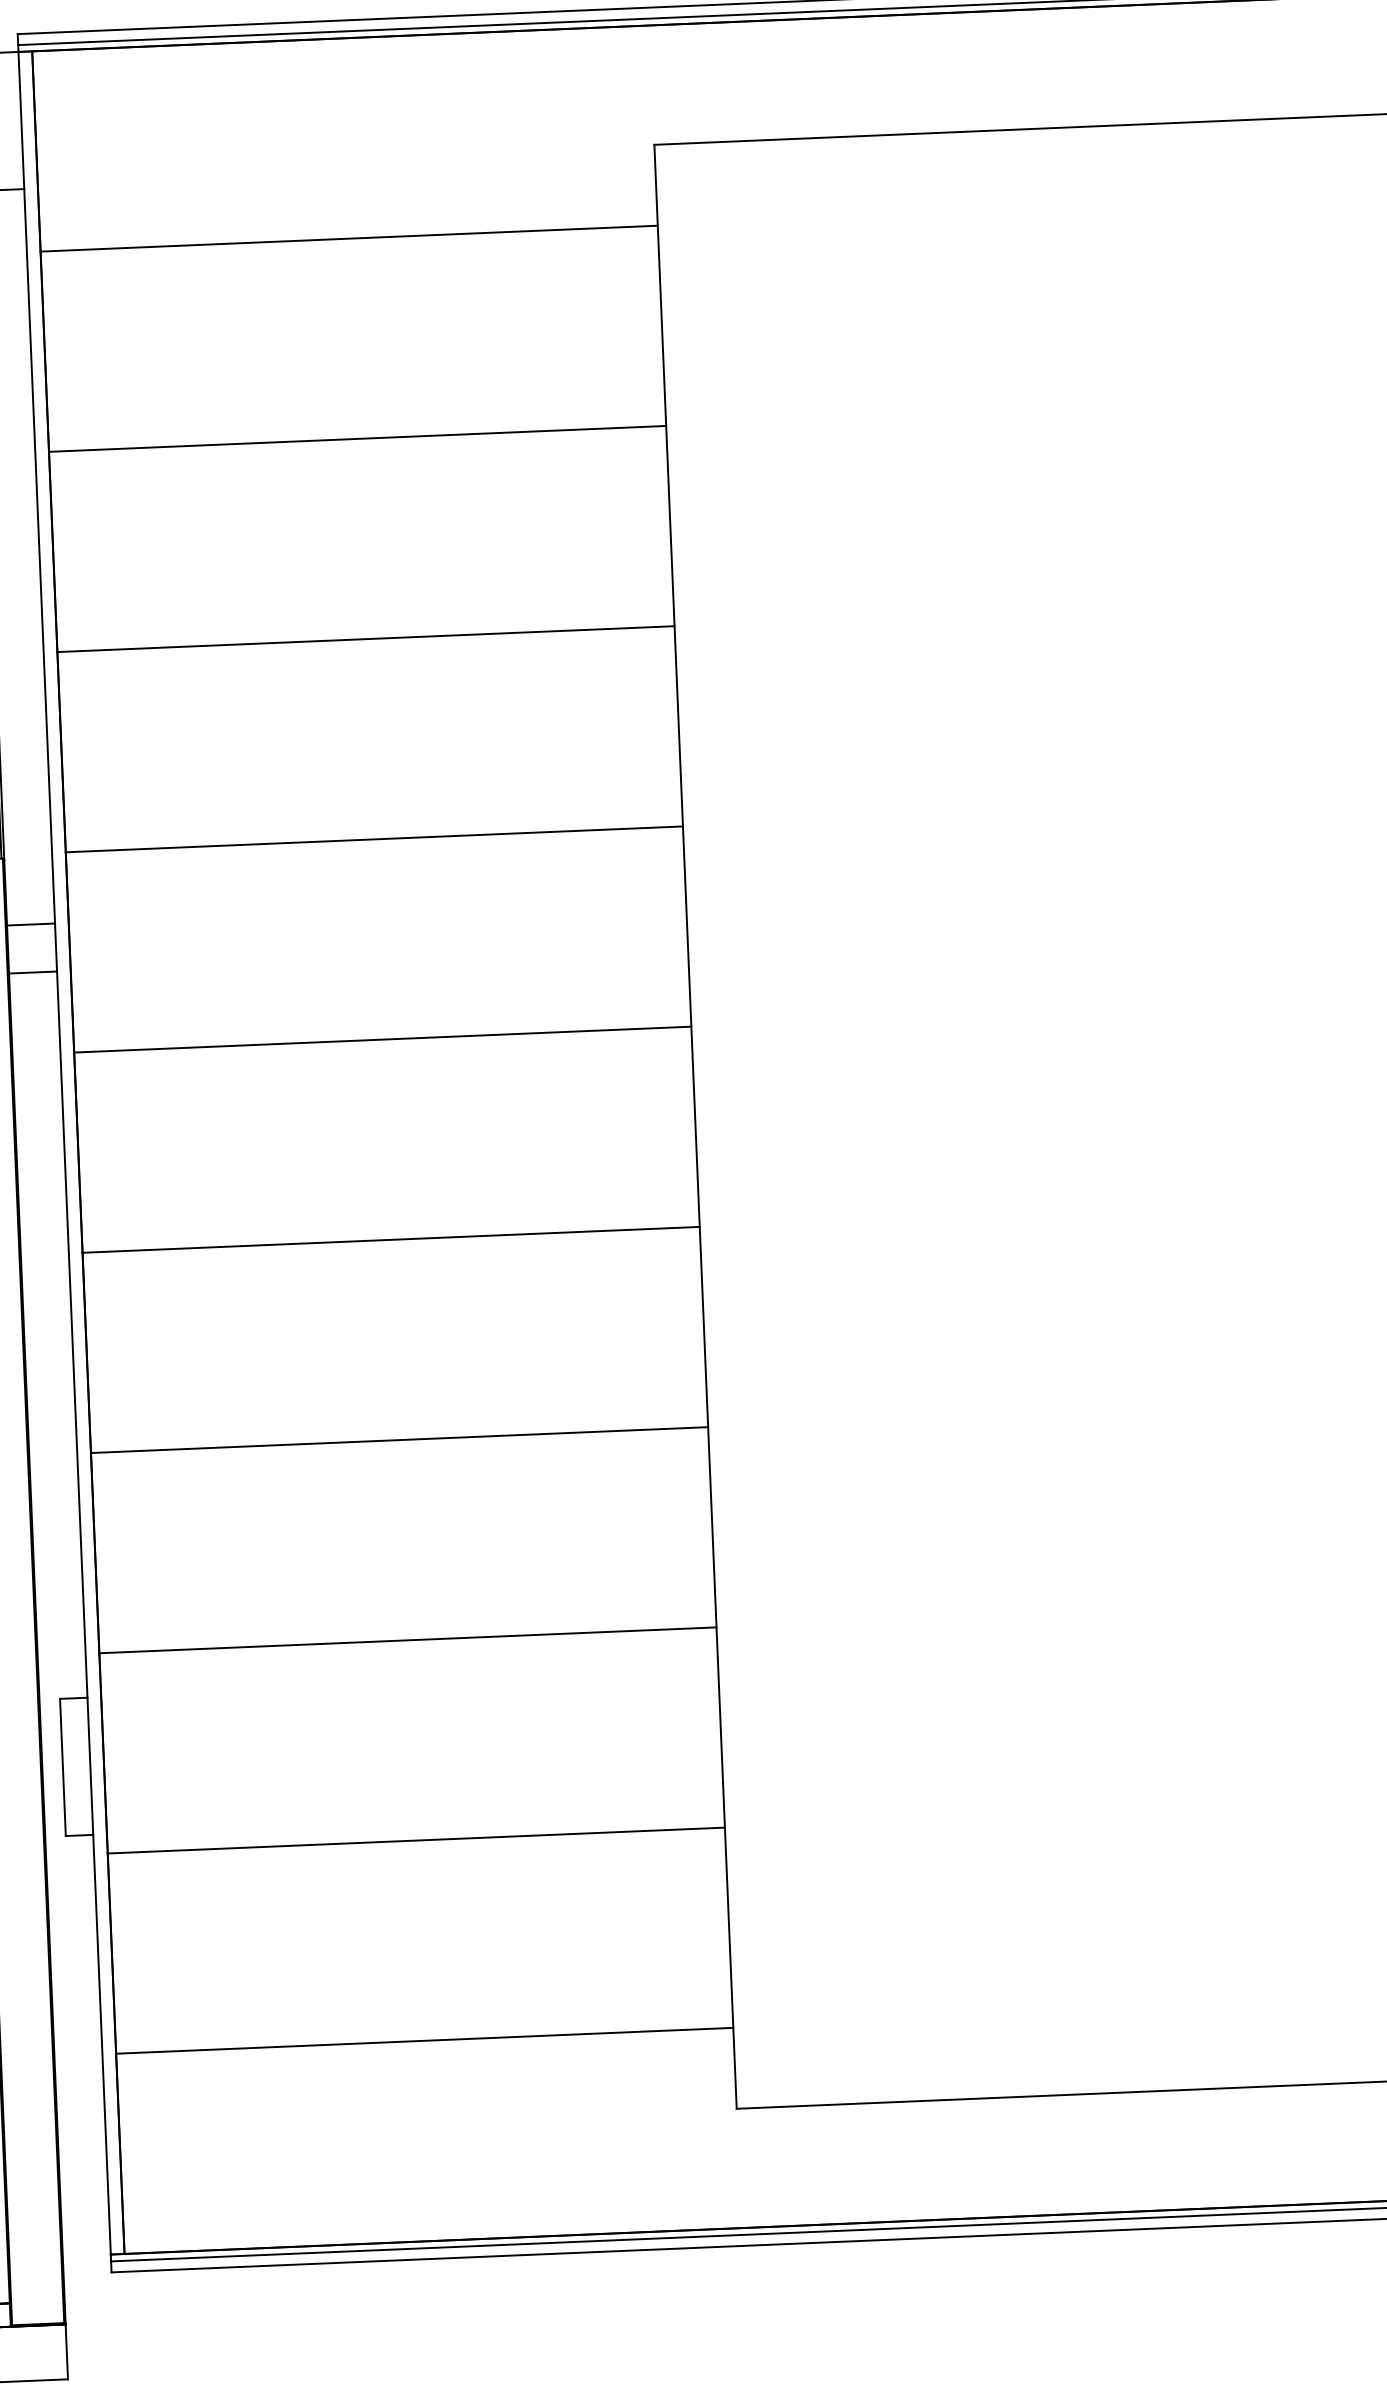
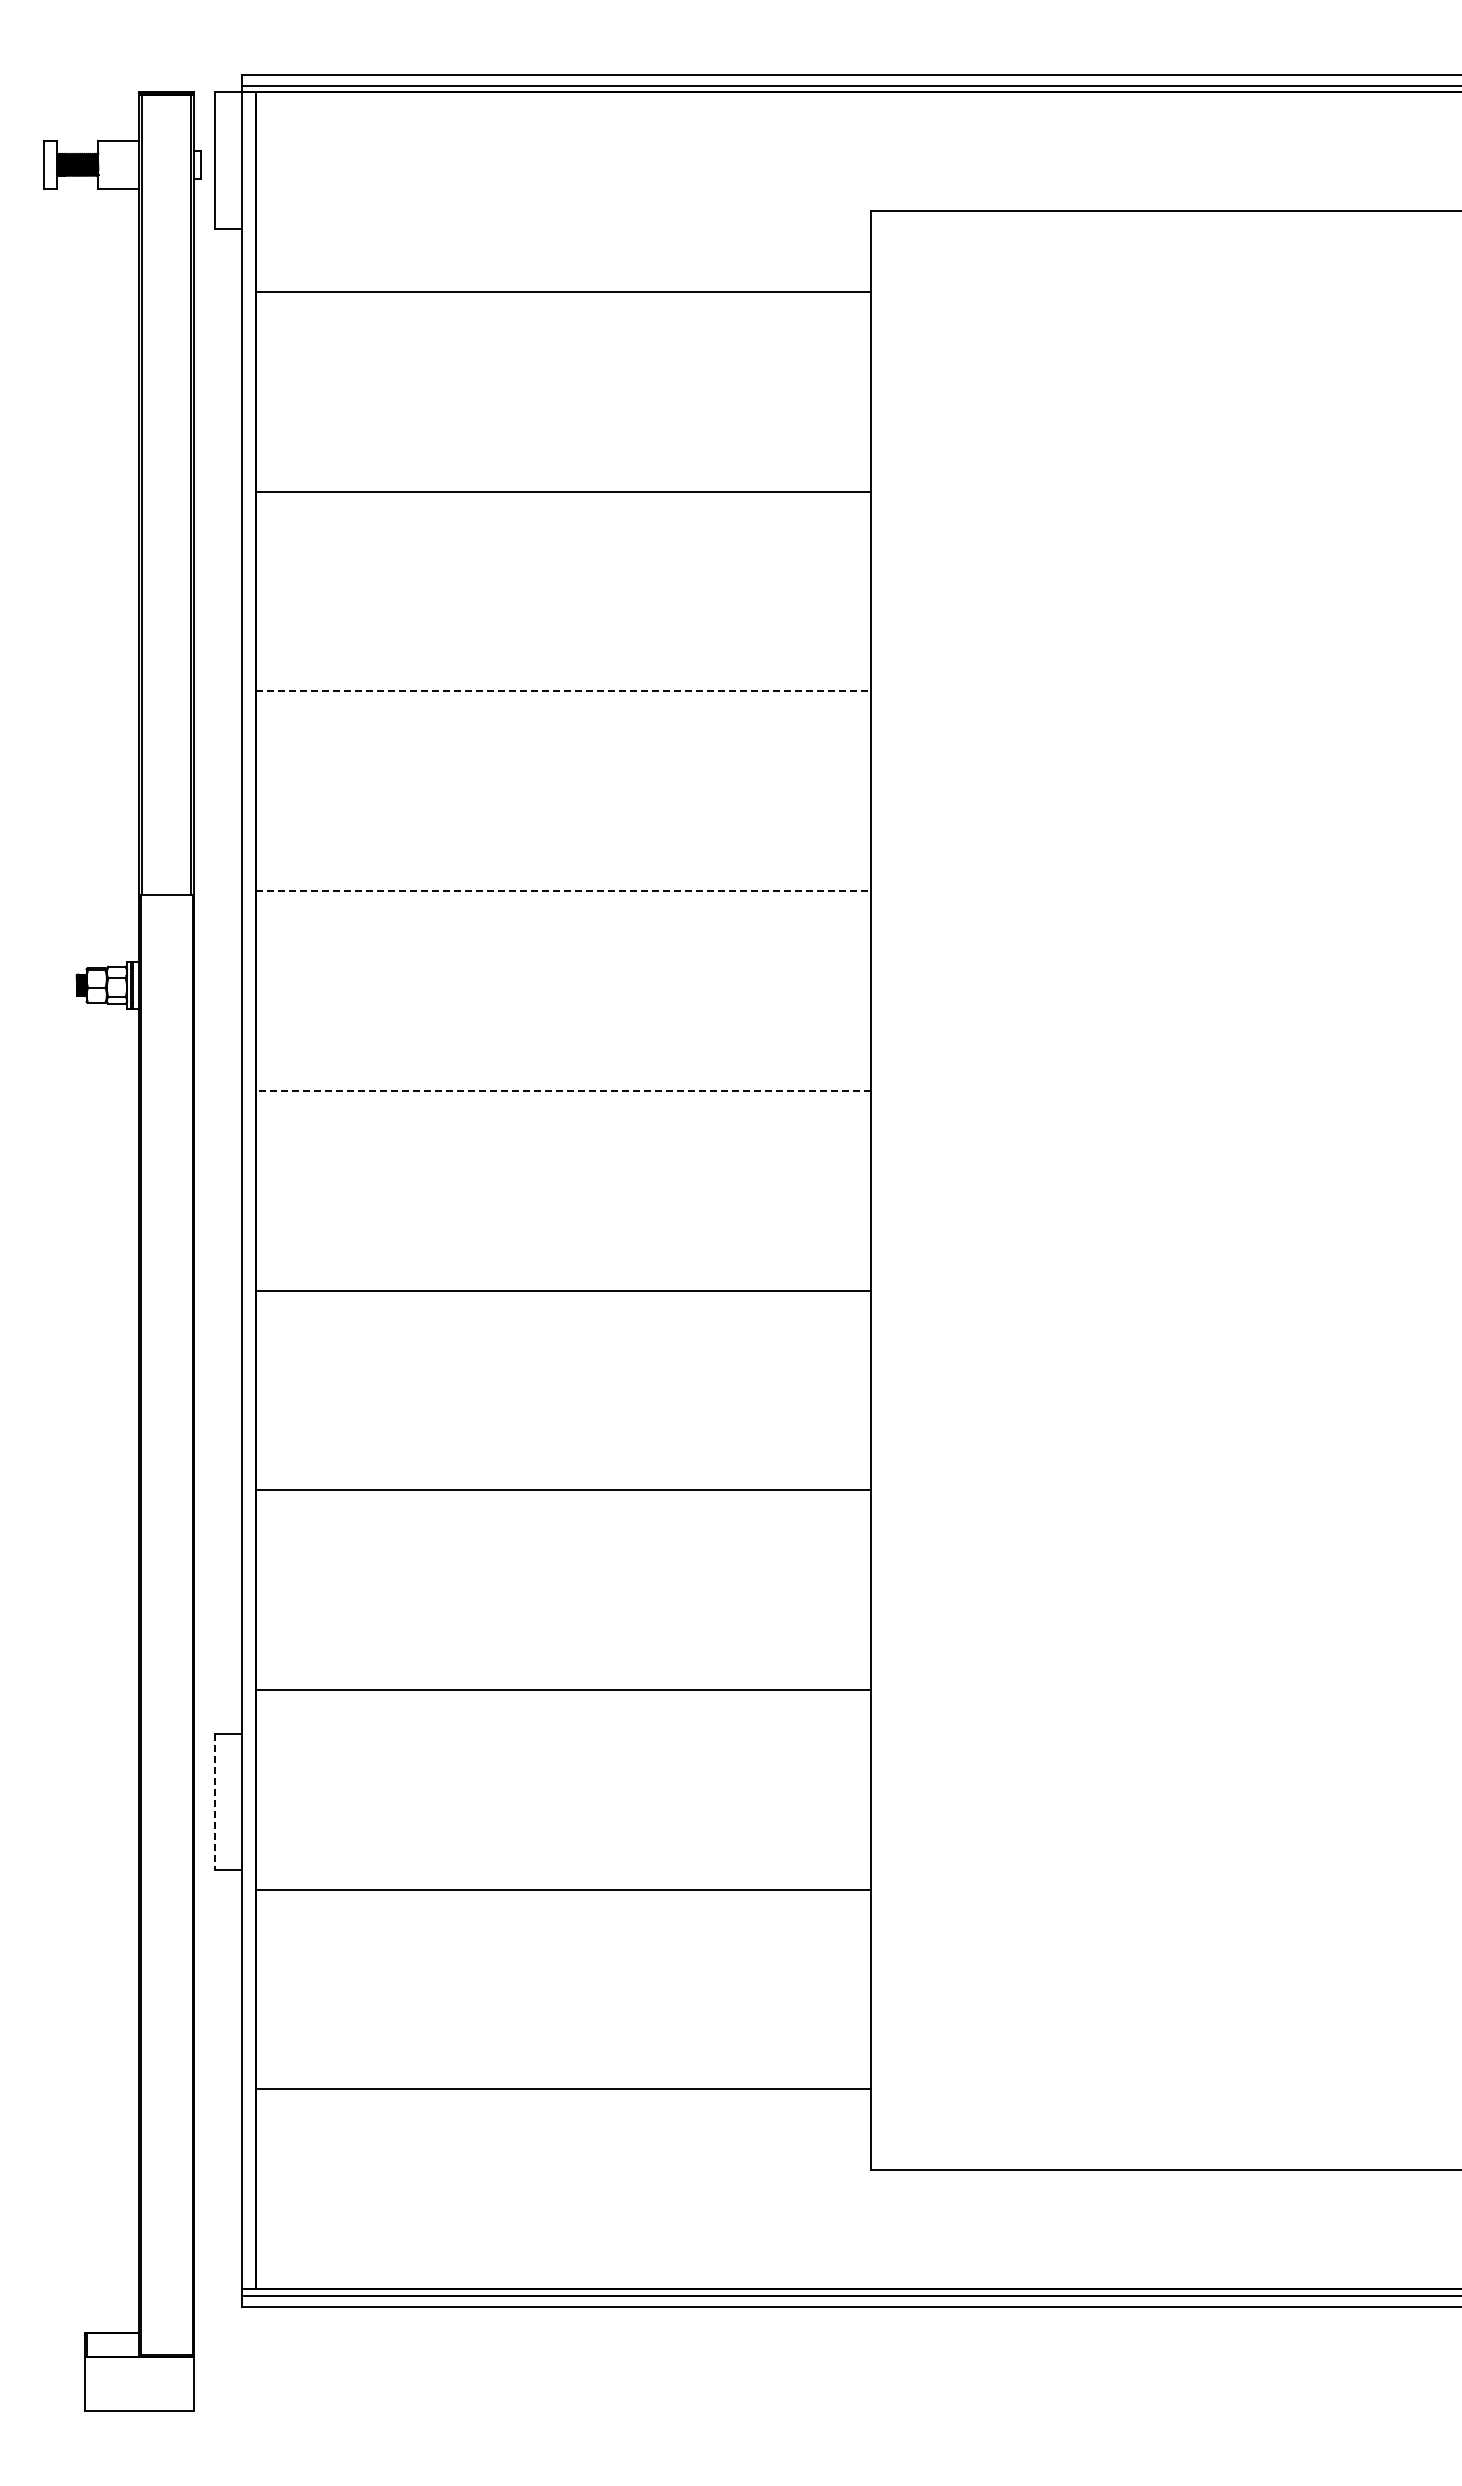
line: (366, 639) -> (563, 691), solid -> dashed
line: (374, 839) -> (563, 891), solid -> dashed
line: (31, 924) -> (218, 961), removed
line: (33, 972) -> (218, 1009), removed
line: (382, 1039) -> (563, 1090), solid -> dashed
line: (62, 1767) -> (214, 1802), solid -> dashed

